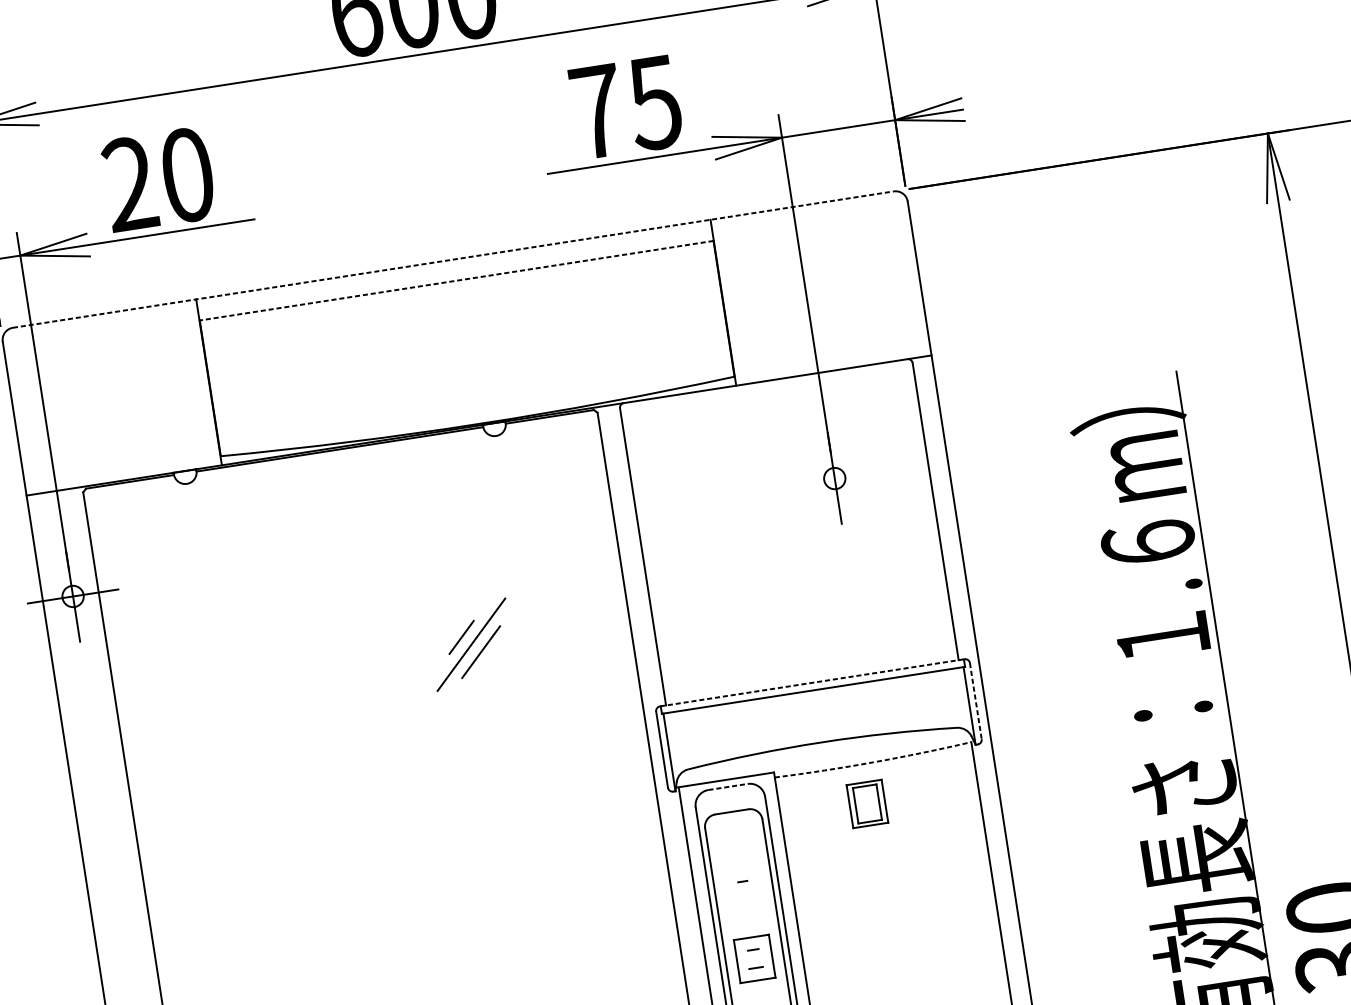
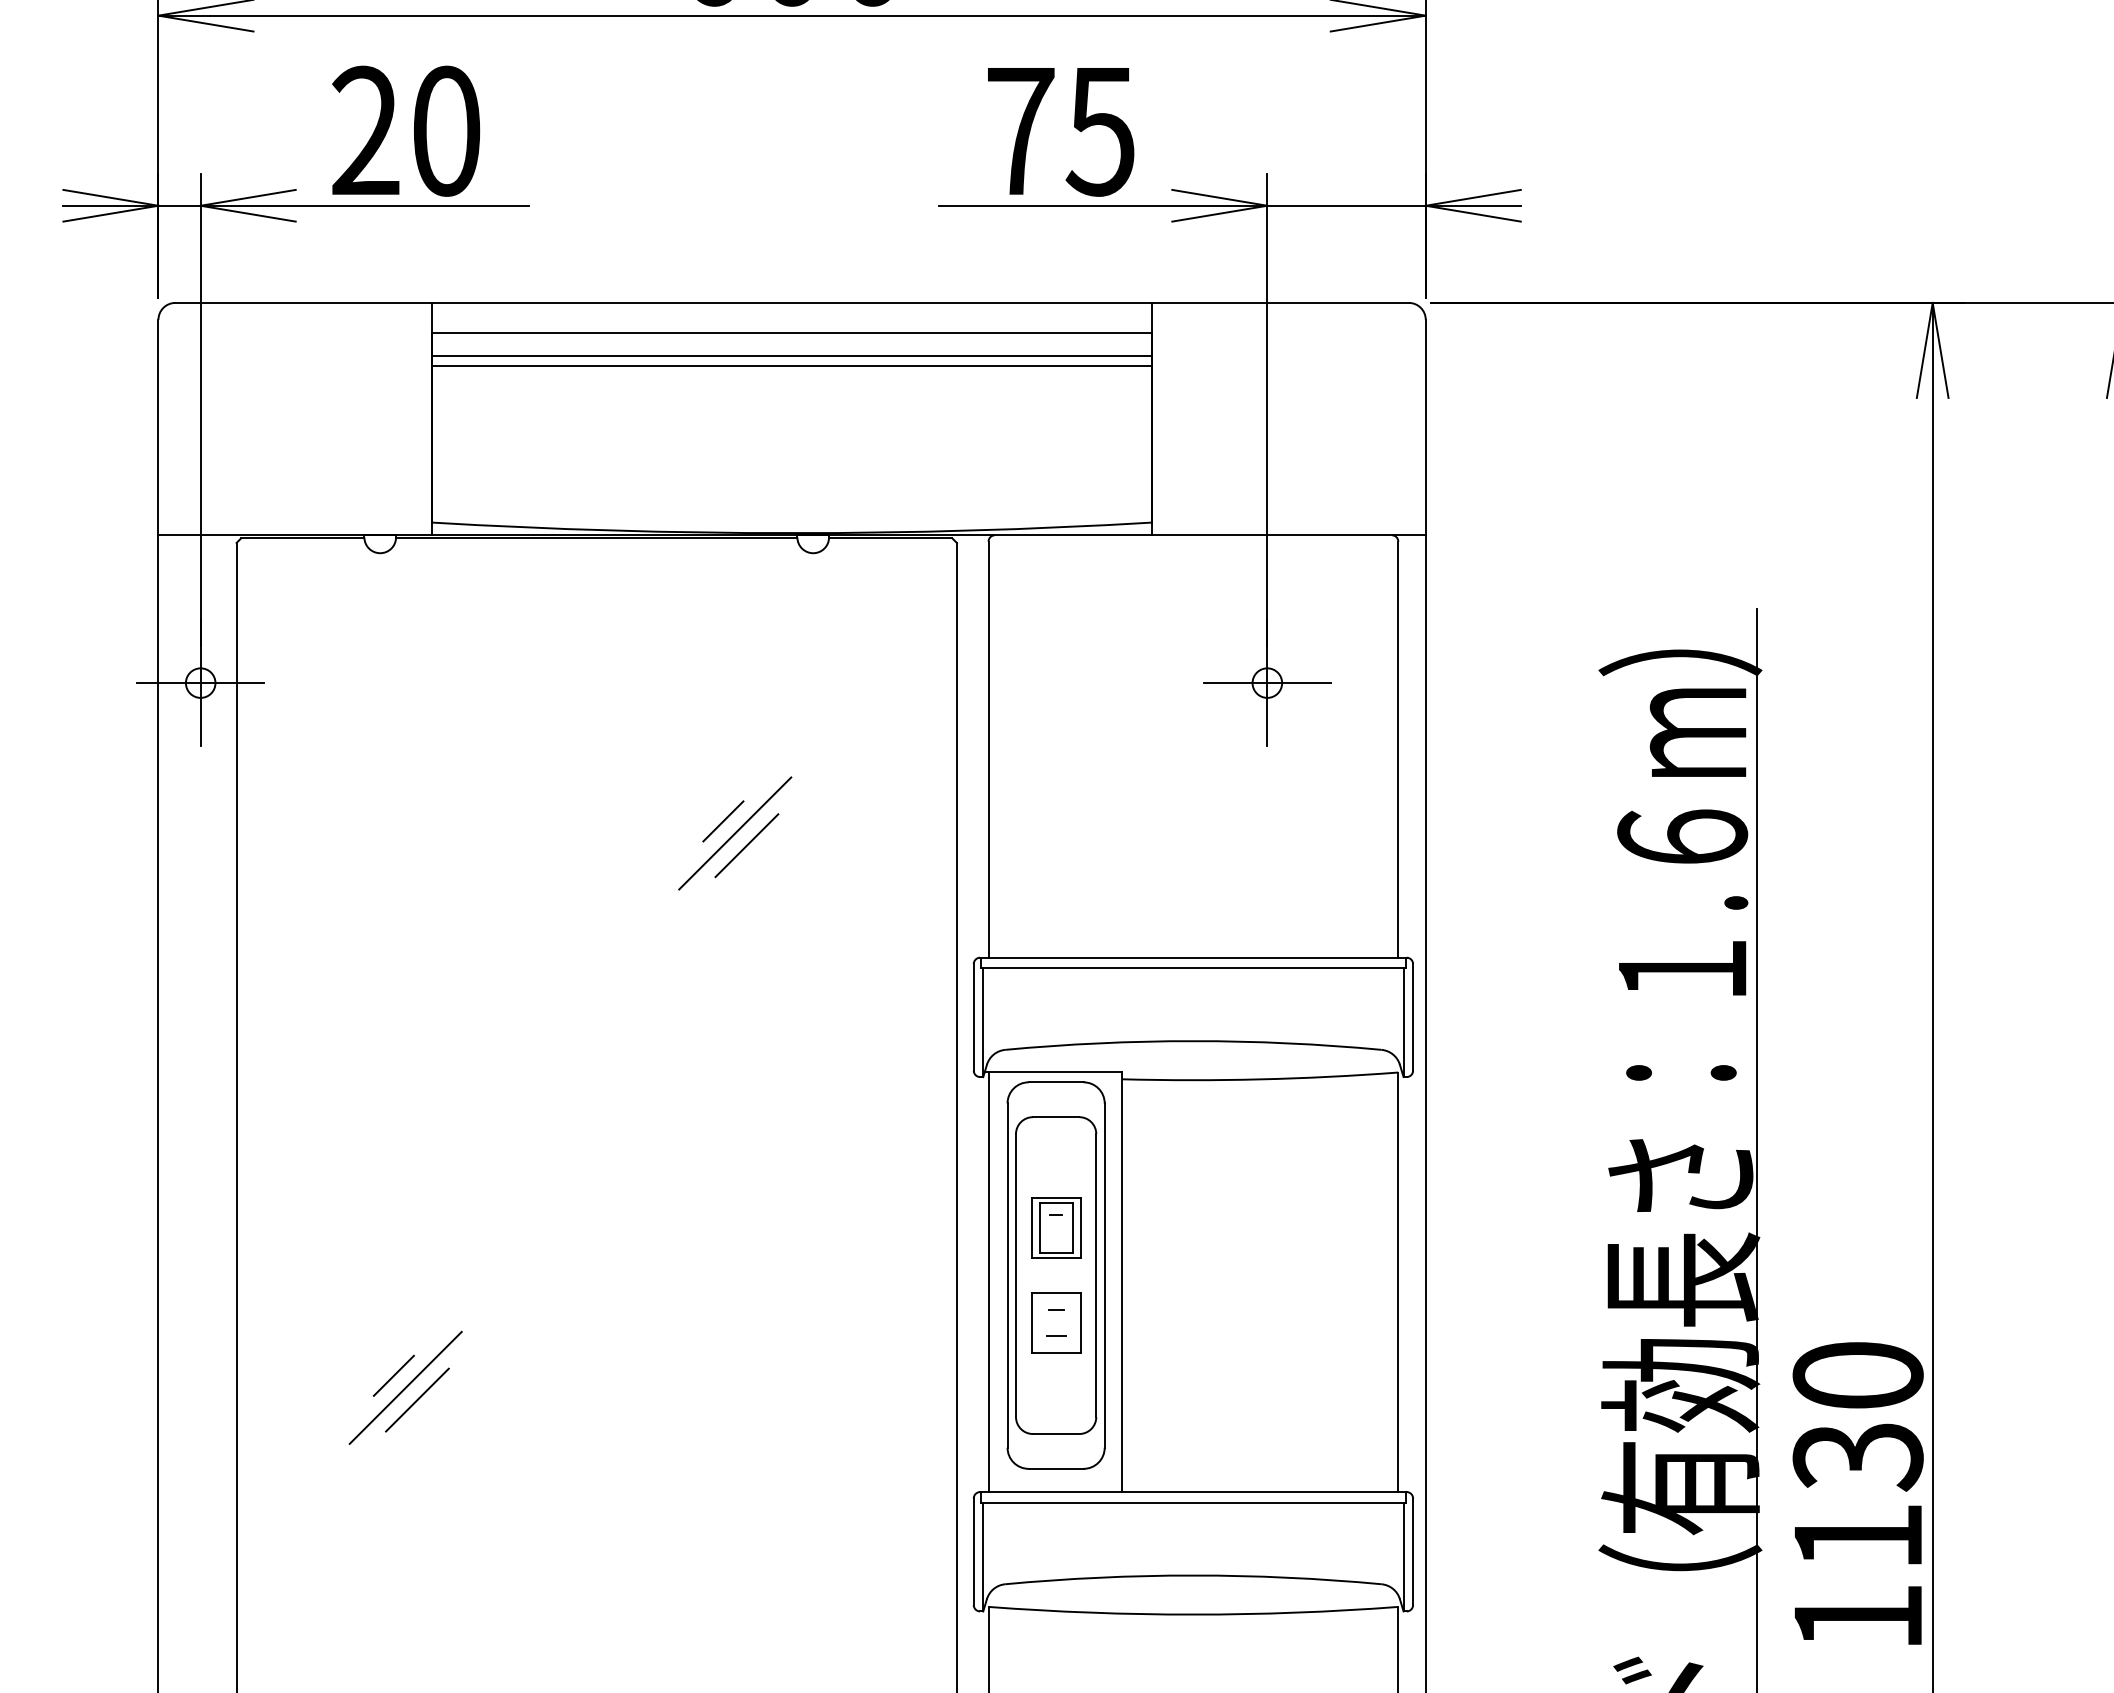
line: (453, 259) -> (792, 302), dashed -> solid
line: (456, 280) -> (792, 332), dashed -> solid
line: (458, 297) -> (791, 355), added
line: (459, 305) -> (791, 366), added
line: (834, 478) -> (1266, 683), added
line: (812, 682) -> (1193, 957), dashed -> solid
line: (976, 701) -> (1413, 1017), dashed -> solid
arc: (873, 762) -> (1260, 1079), dashed -> solid
line: (728, 787) -> (1056, 1082), dashed -> solid
part: (867, 803) -> (1056, 1227), moved

